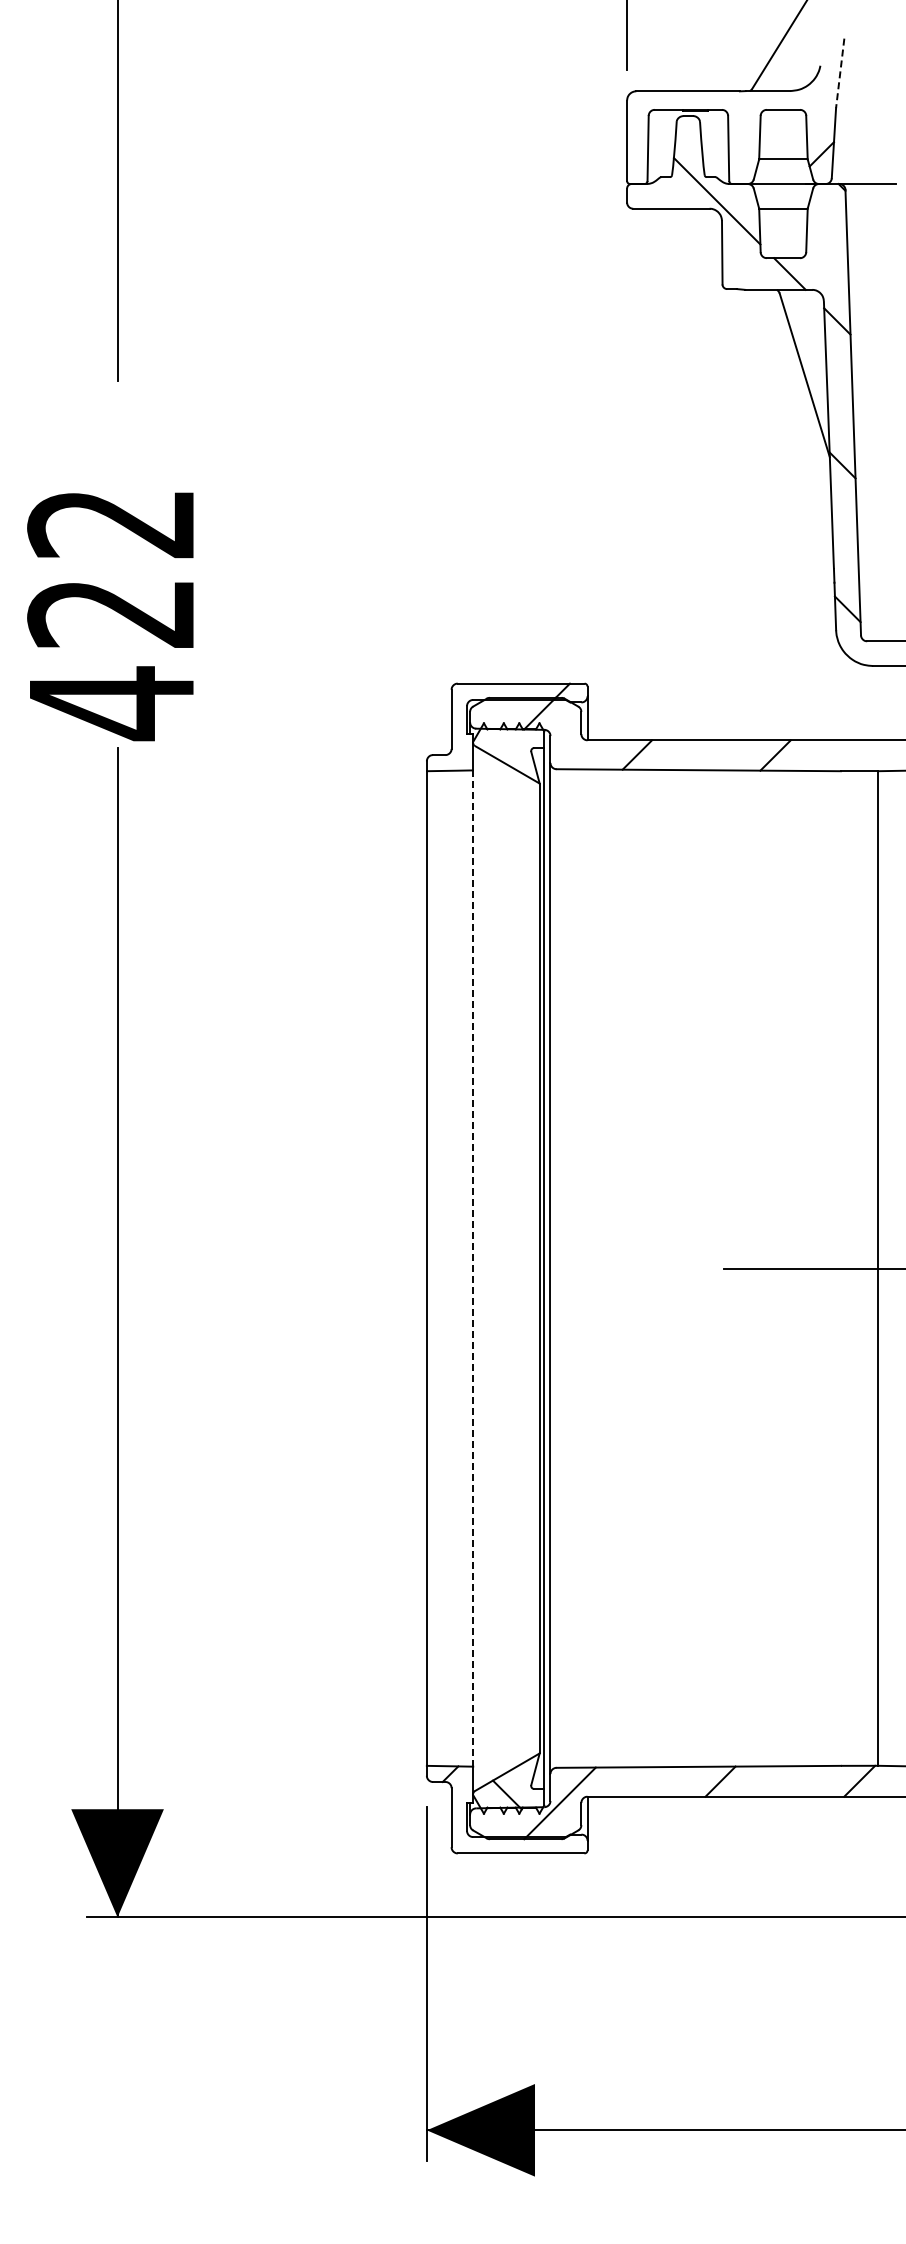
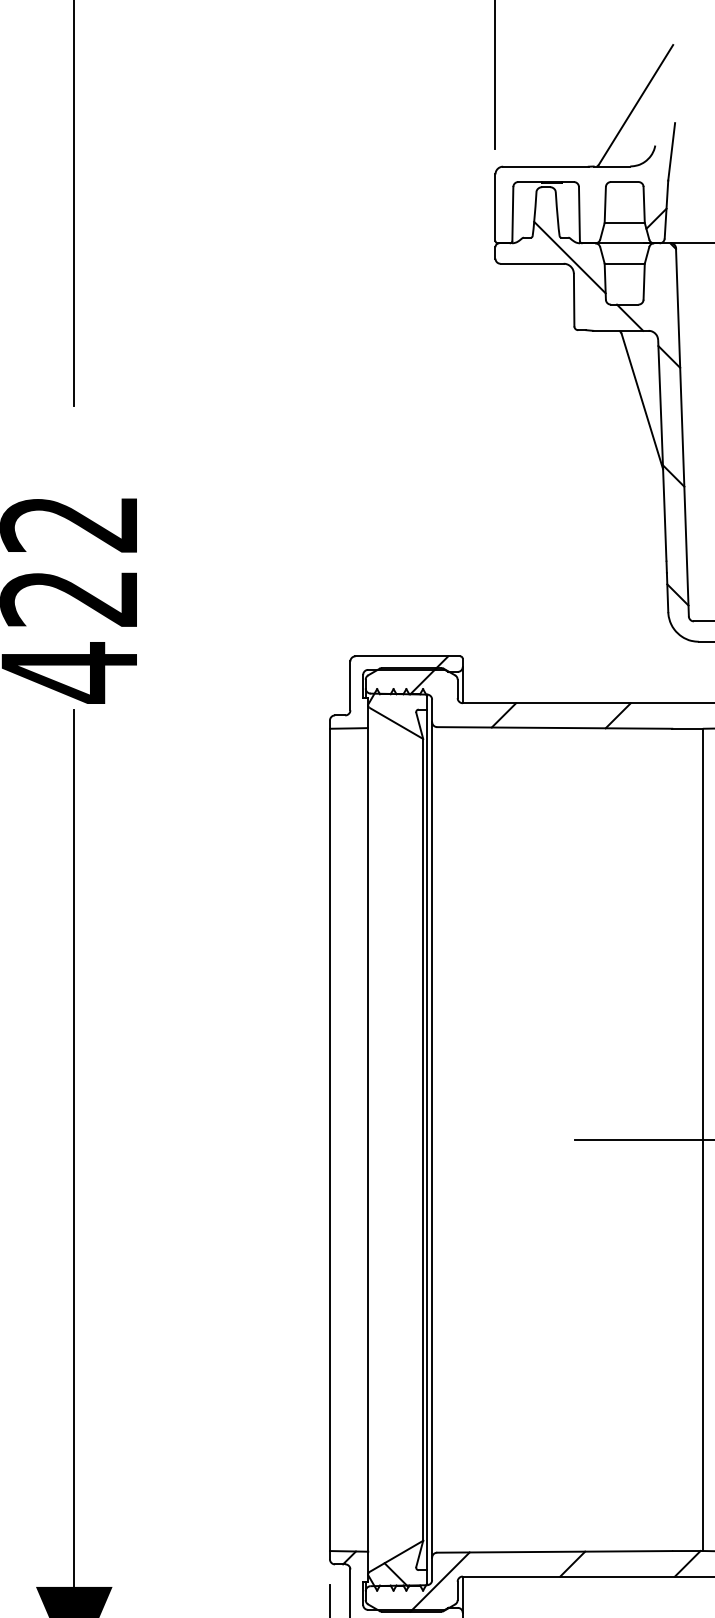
line: (840, 73) -> (671, 151), dashed -> solid
line: (473, 1268) -> (368, 1139), dashed -> solid

